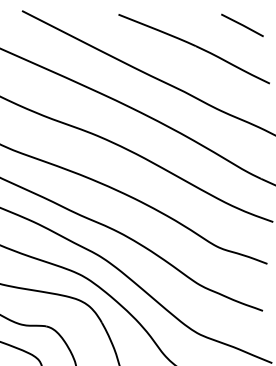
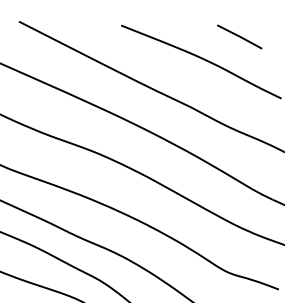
line: (242, 24) -> (239, 35), moved

